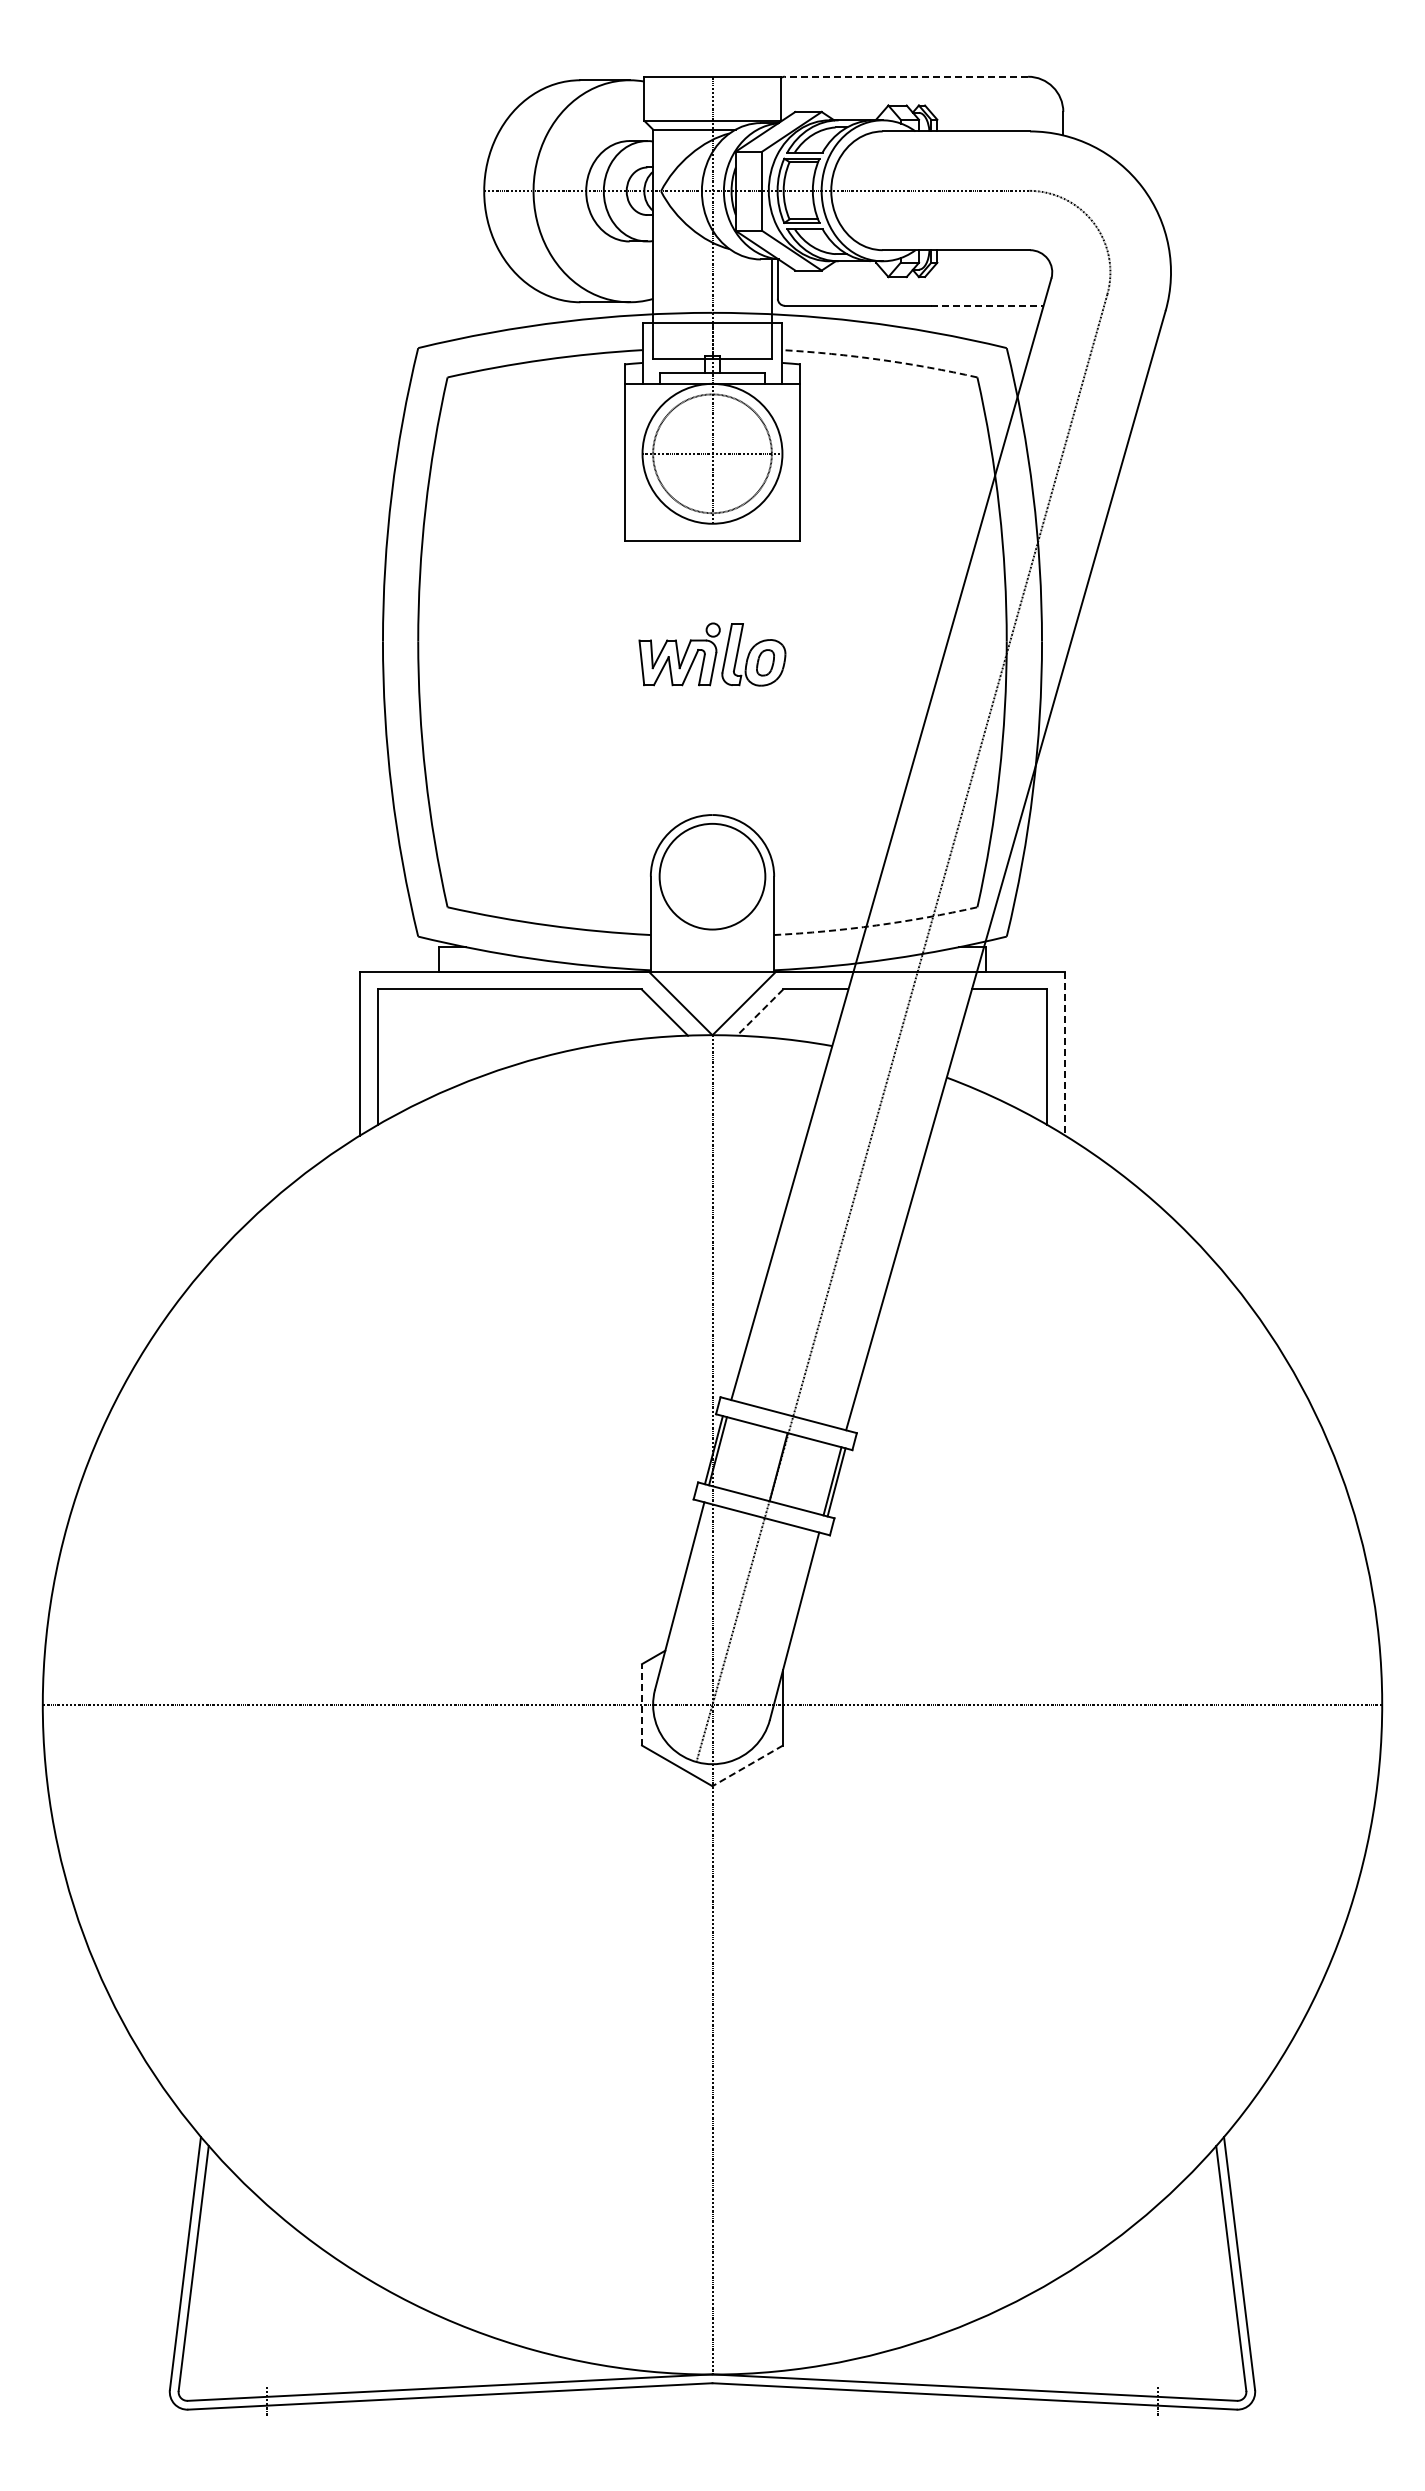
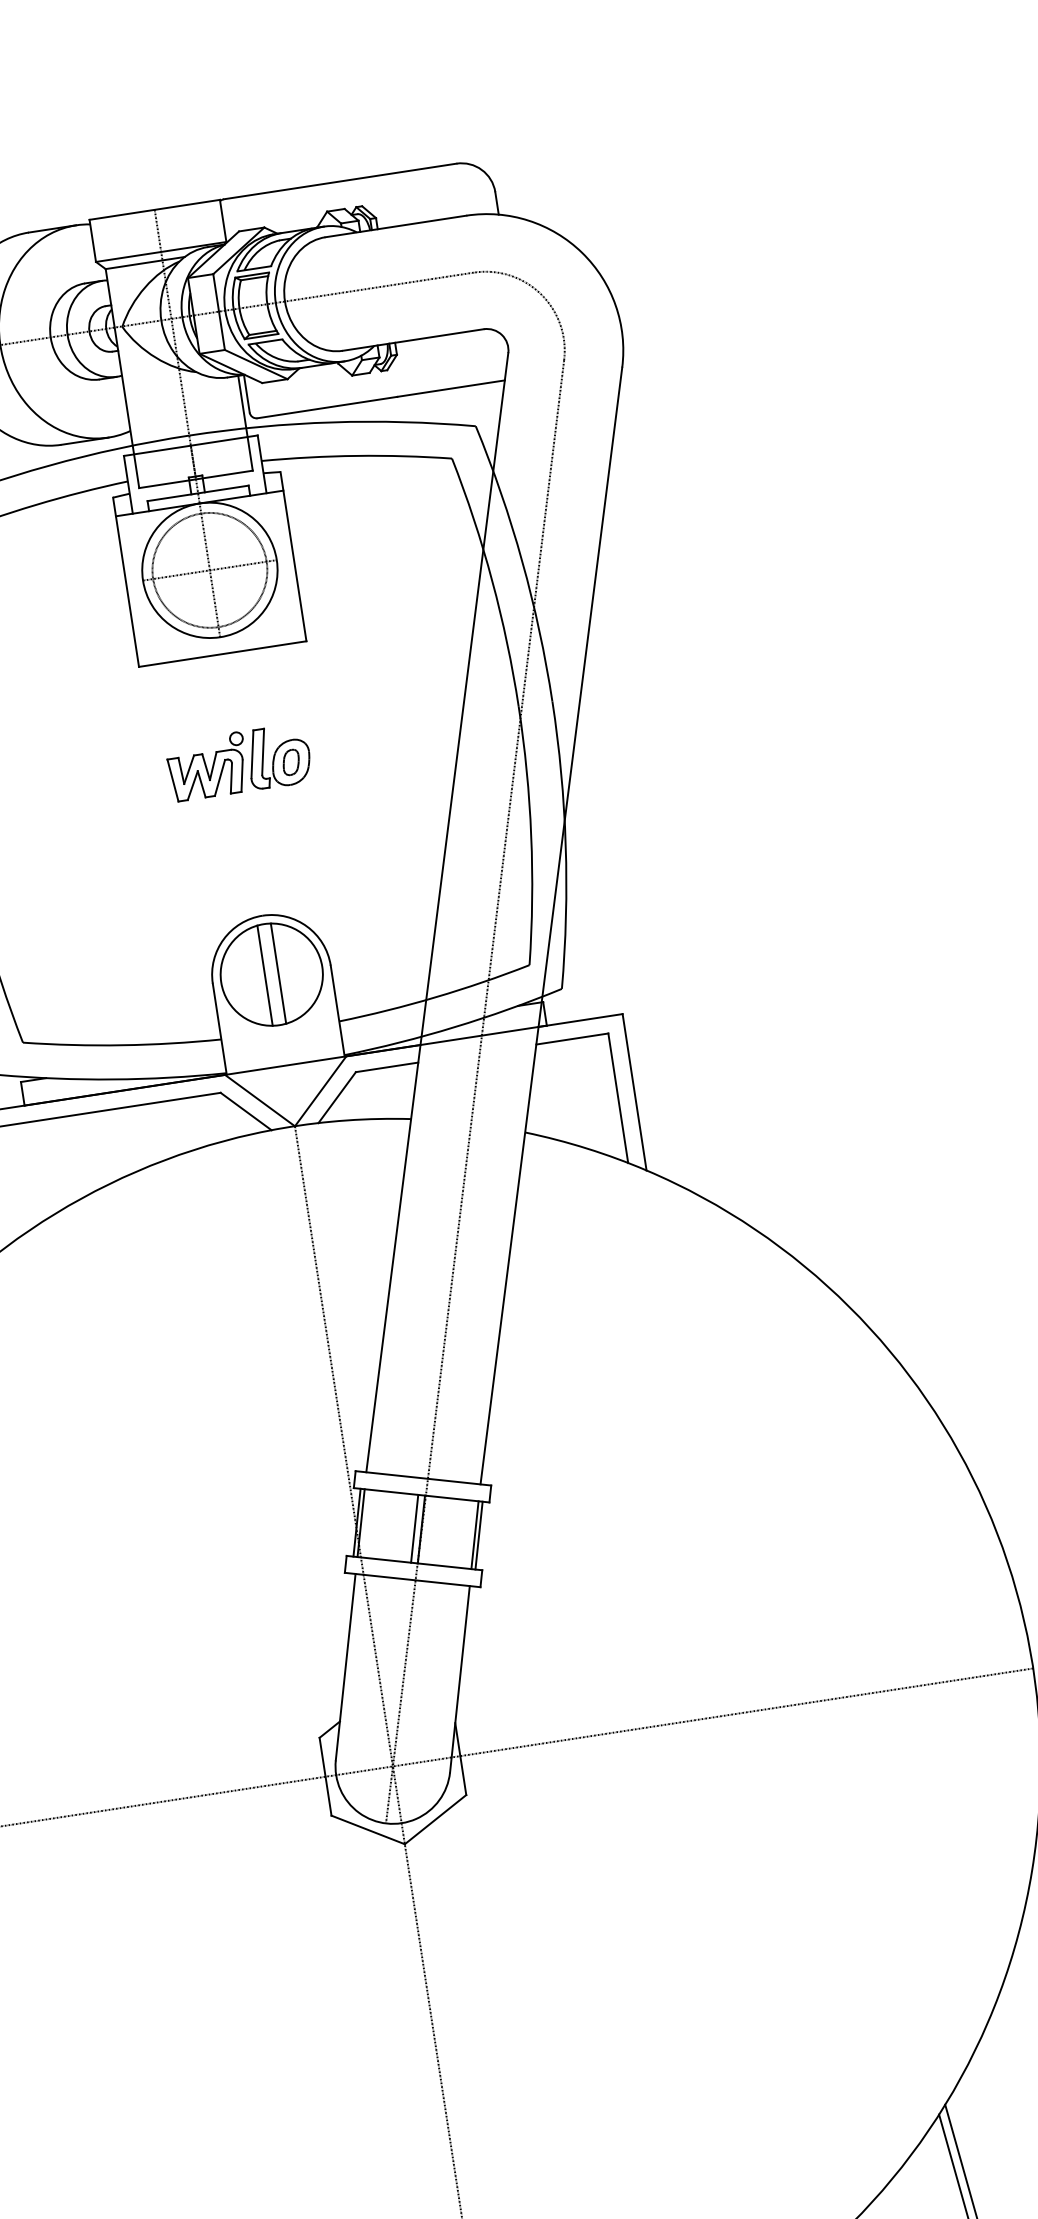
line: (906, 76) -> (340, 181), dashed -> solid
line: (987, 305) -> (451, 388), dashed -> solid
arc: (880, 359) -> (356, 455), dashed -> solid
line: (705, 876) -> (265, 975), added
line: (719, 876) -> (278, 973), added
arc: (876, 925) -> (435, 997), dashed -> solid
line: (760, 1012) -> (337, 1097), dashed -> solid
line: (1064, 1053) -> (634, 1092), dashed -> solid
line: (771, 1465) -> (414, 1528), added
line: (642, 1704) -> (325, 1776), dashed -> solid
line: (747, 1765) -> (435, 1819), dashed -> solid

